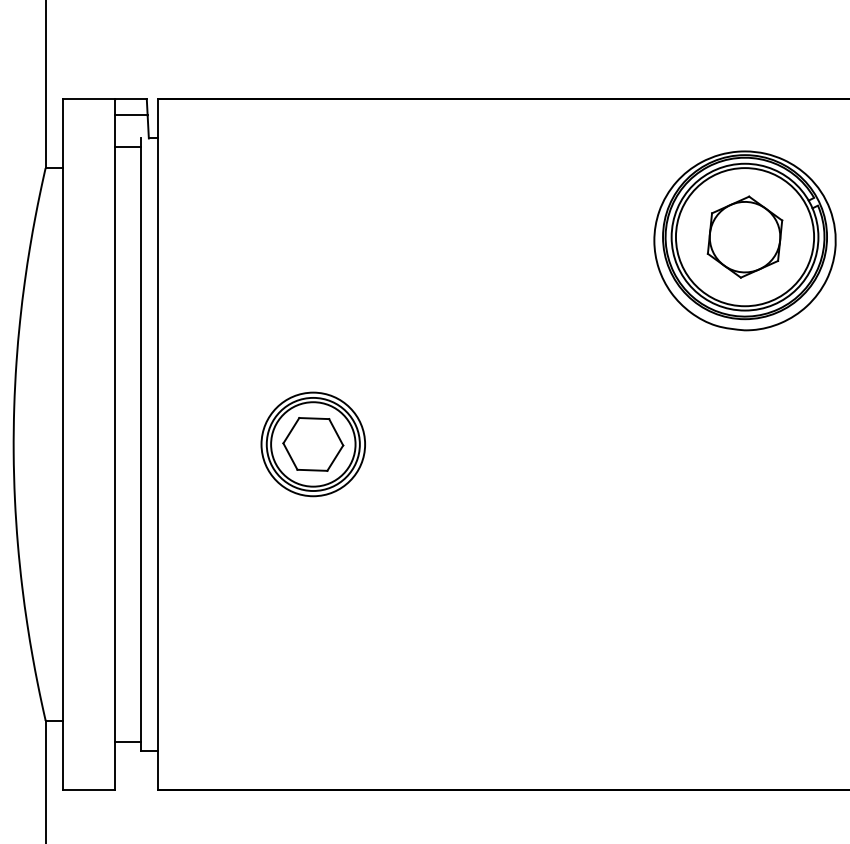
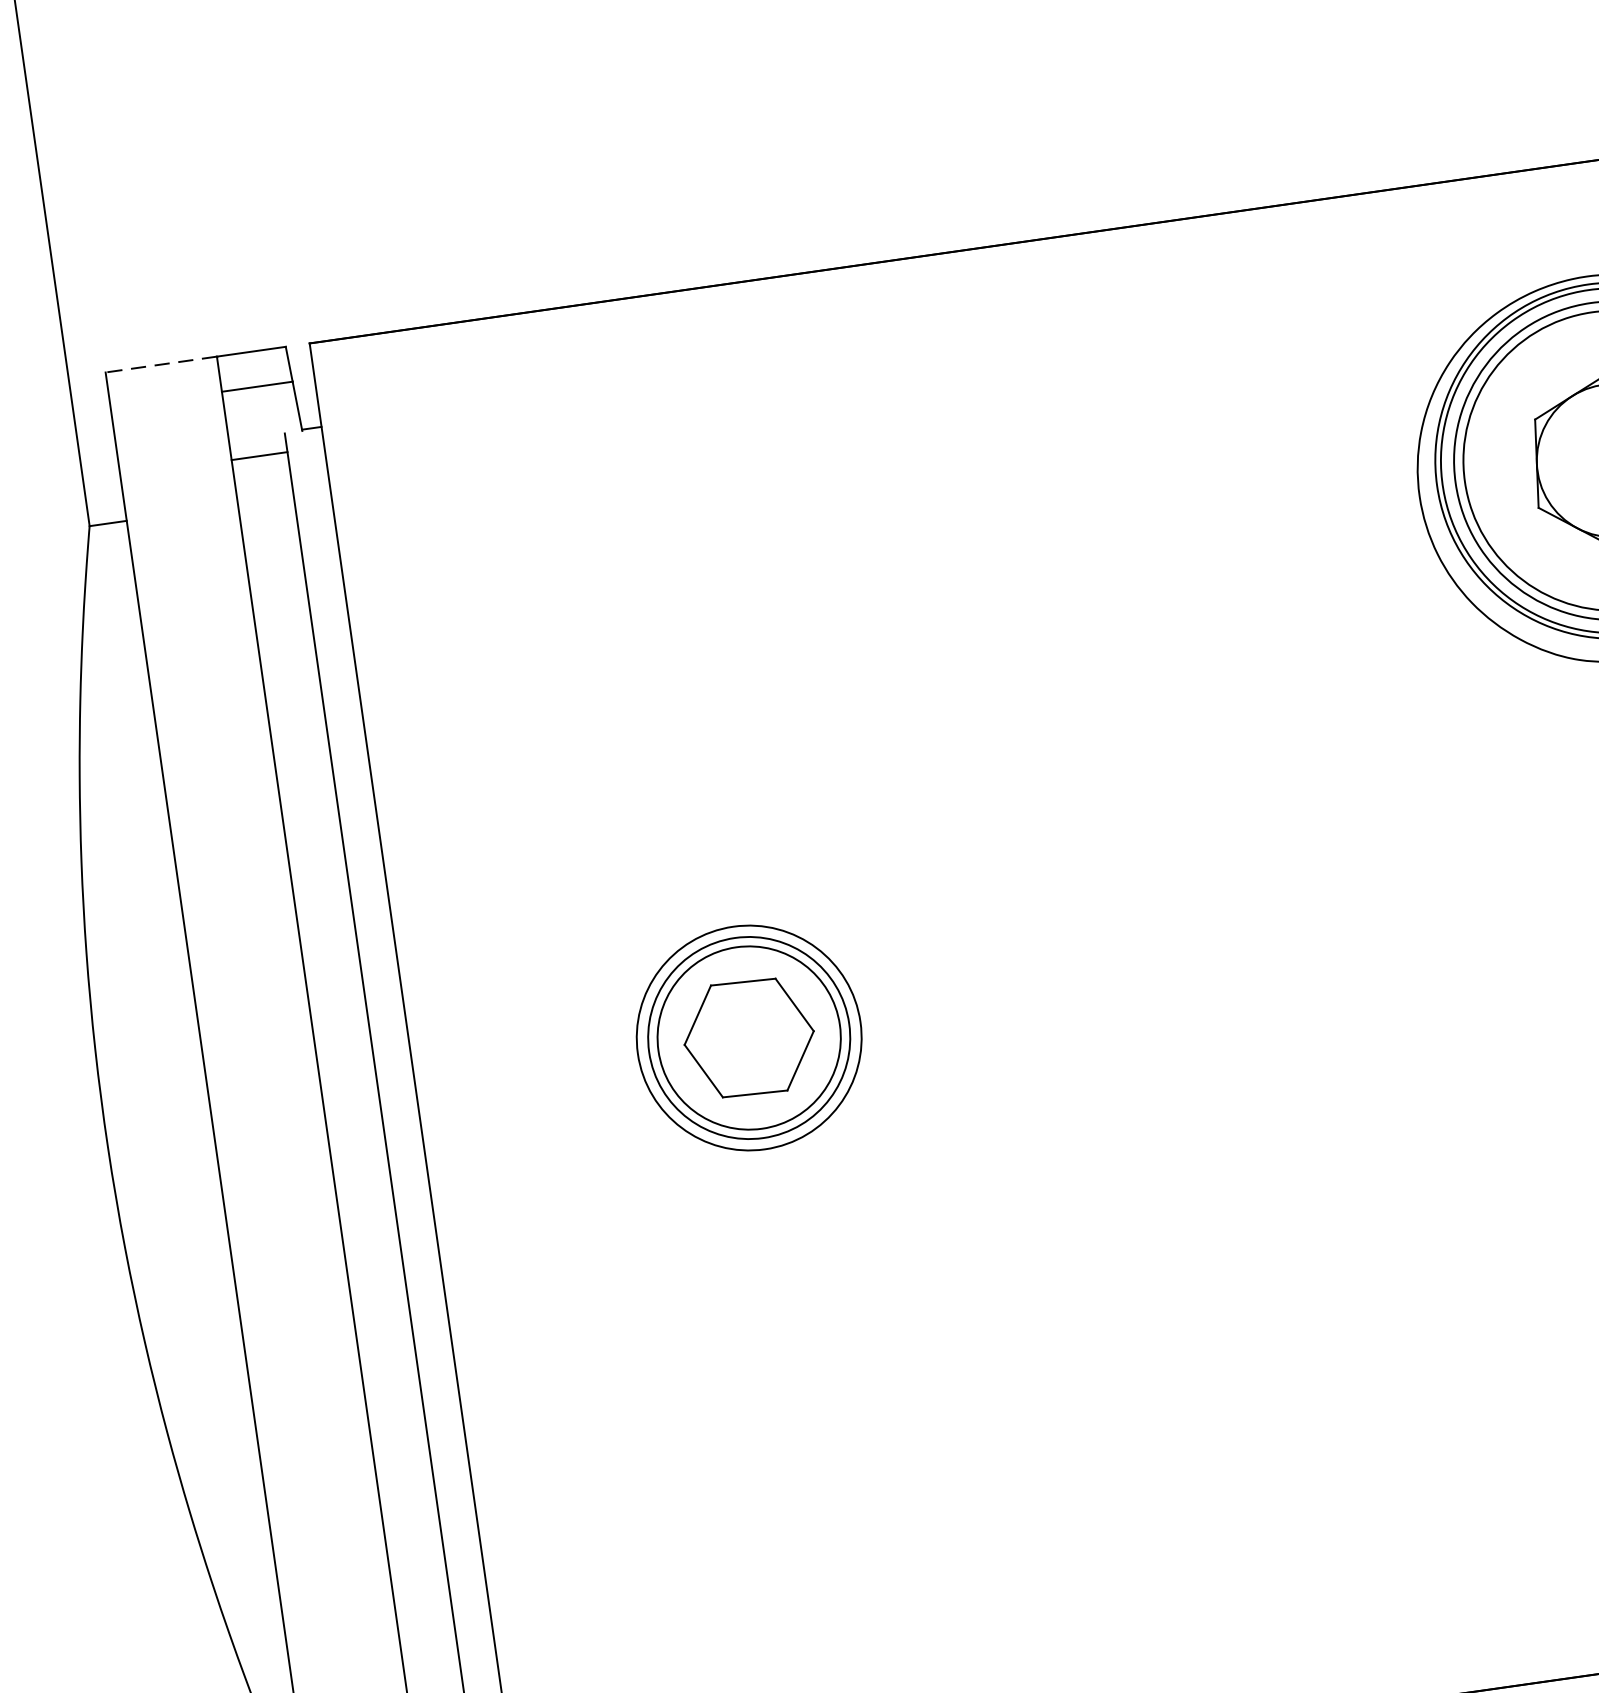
line: (88, 99) -> (160, 365), solid -> dashed

